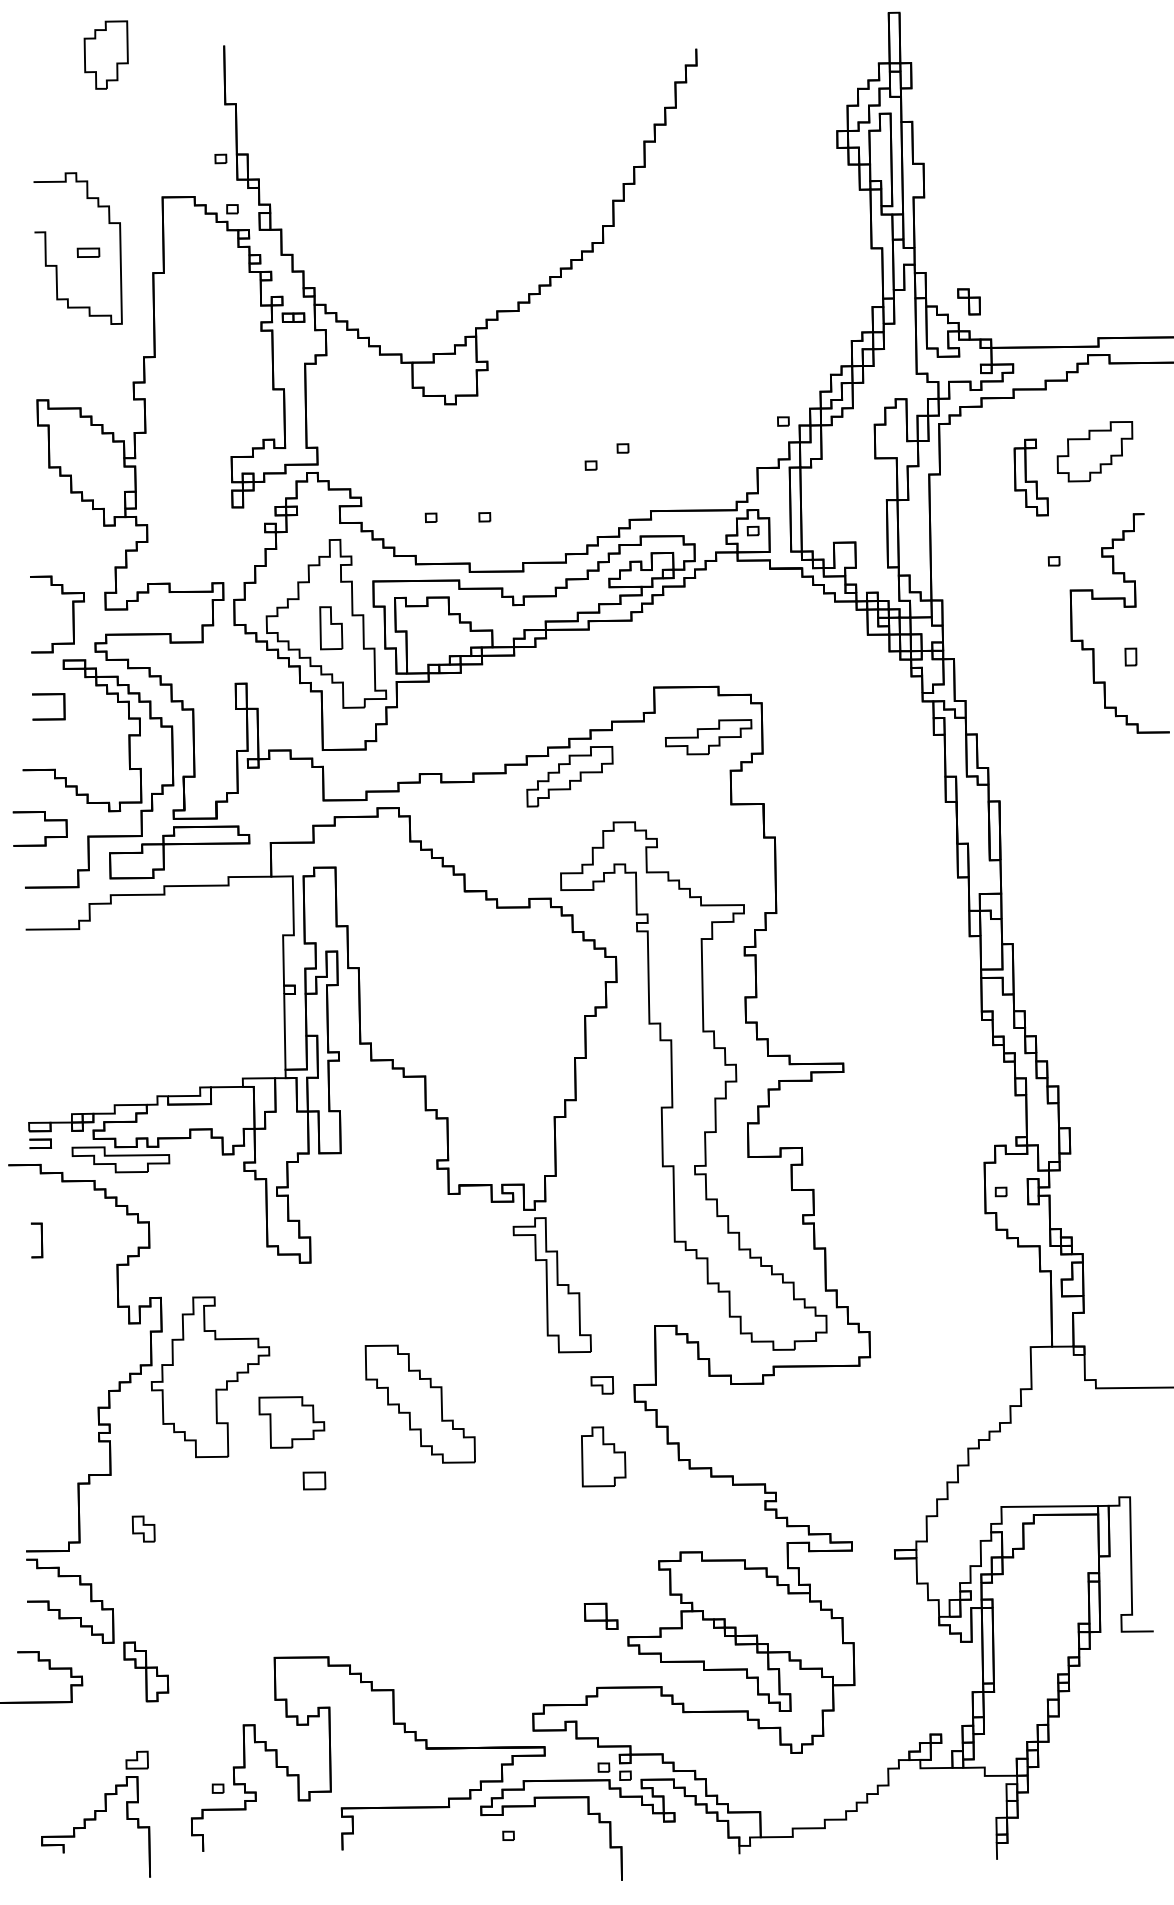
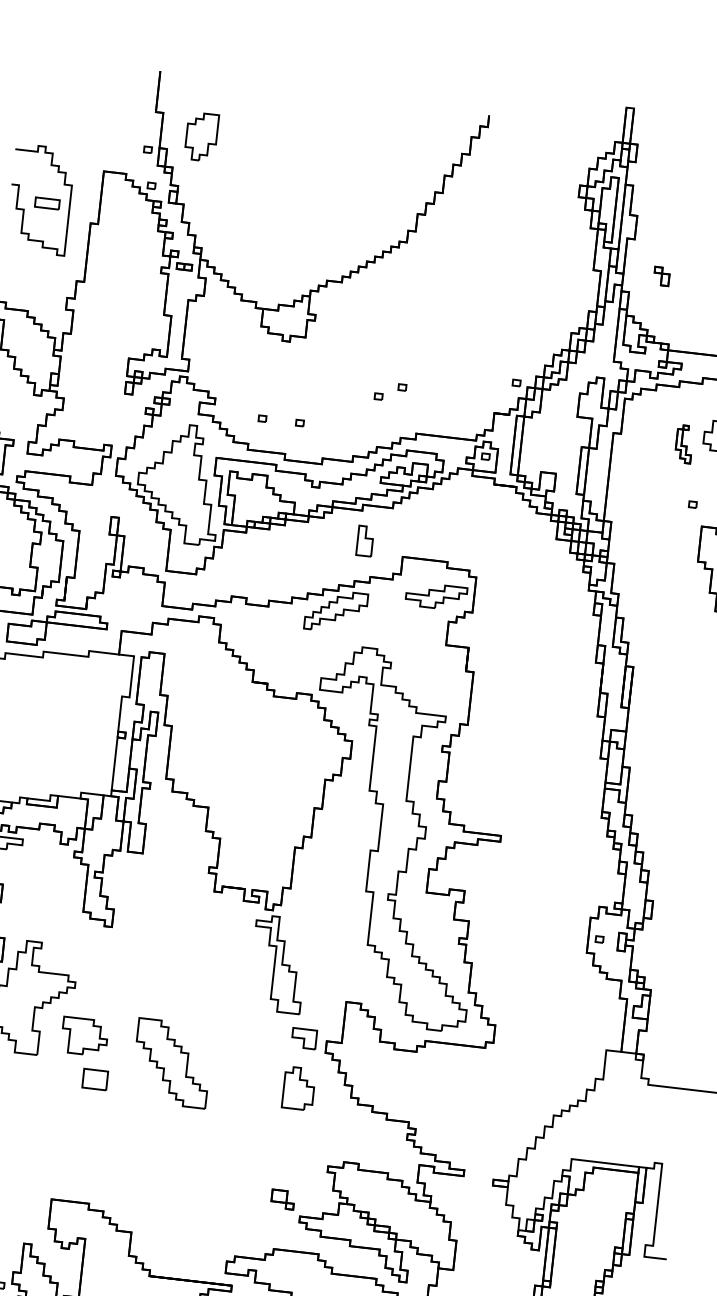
part: (105, 54) -> (201, 136), moved
part: (88, 252) -> (47, 203), size x1.6
part: (968, 301) -> (661, 276), moved
part: (1030, 477) -> (683, 444), size x0.7
part: (331, 628) -> (365, 541), moved
part: (602, 1385) -> (304, 1038), size x1.6
part: (419, 1403) -> (171, 1062), moved
part: (314, 1480) -> (95, 1079), size x1.6

